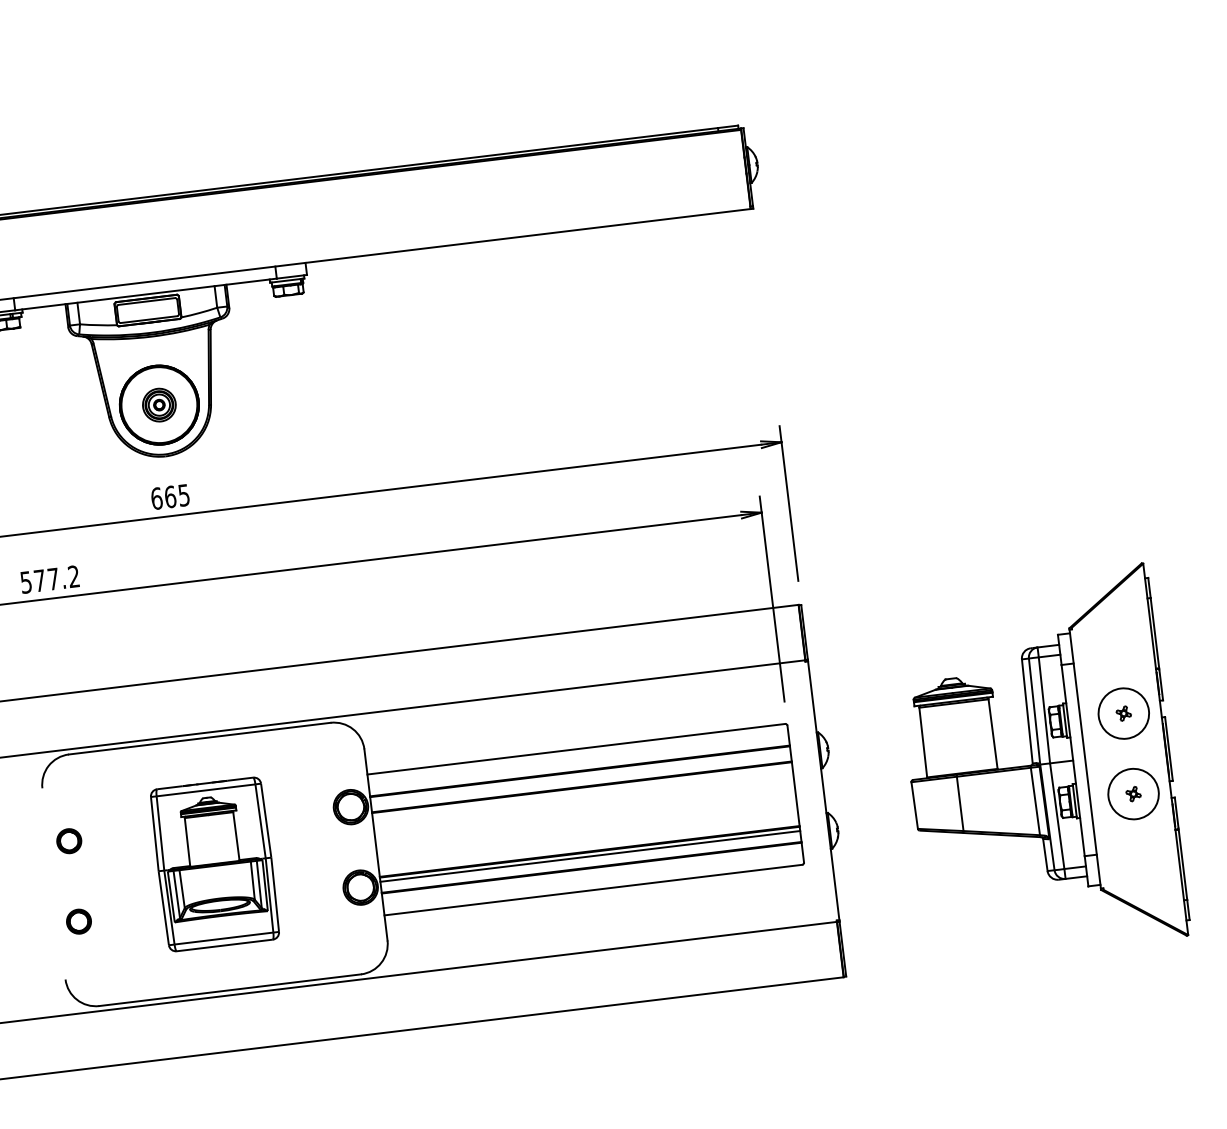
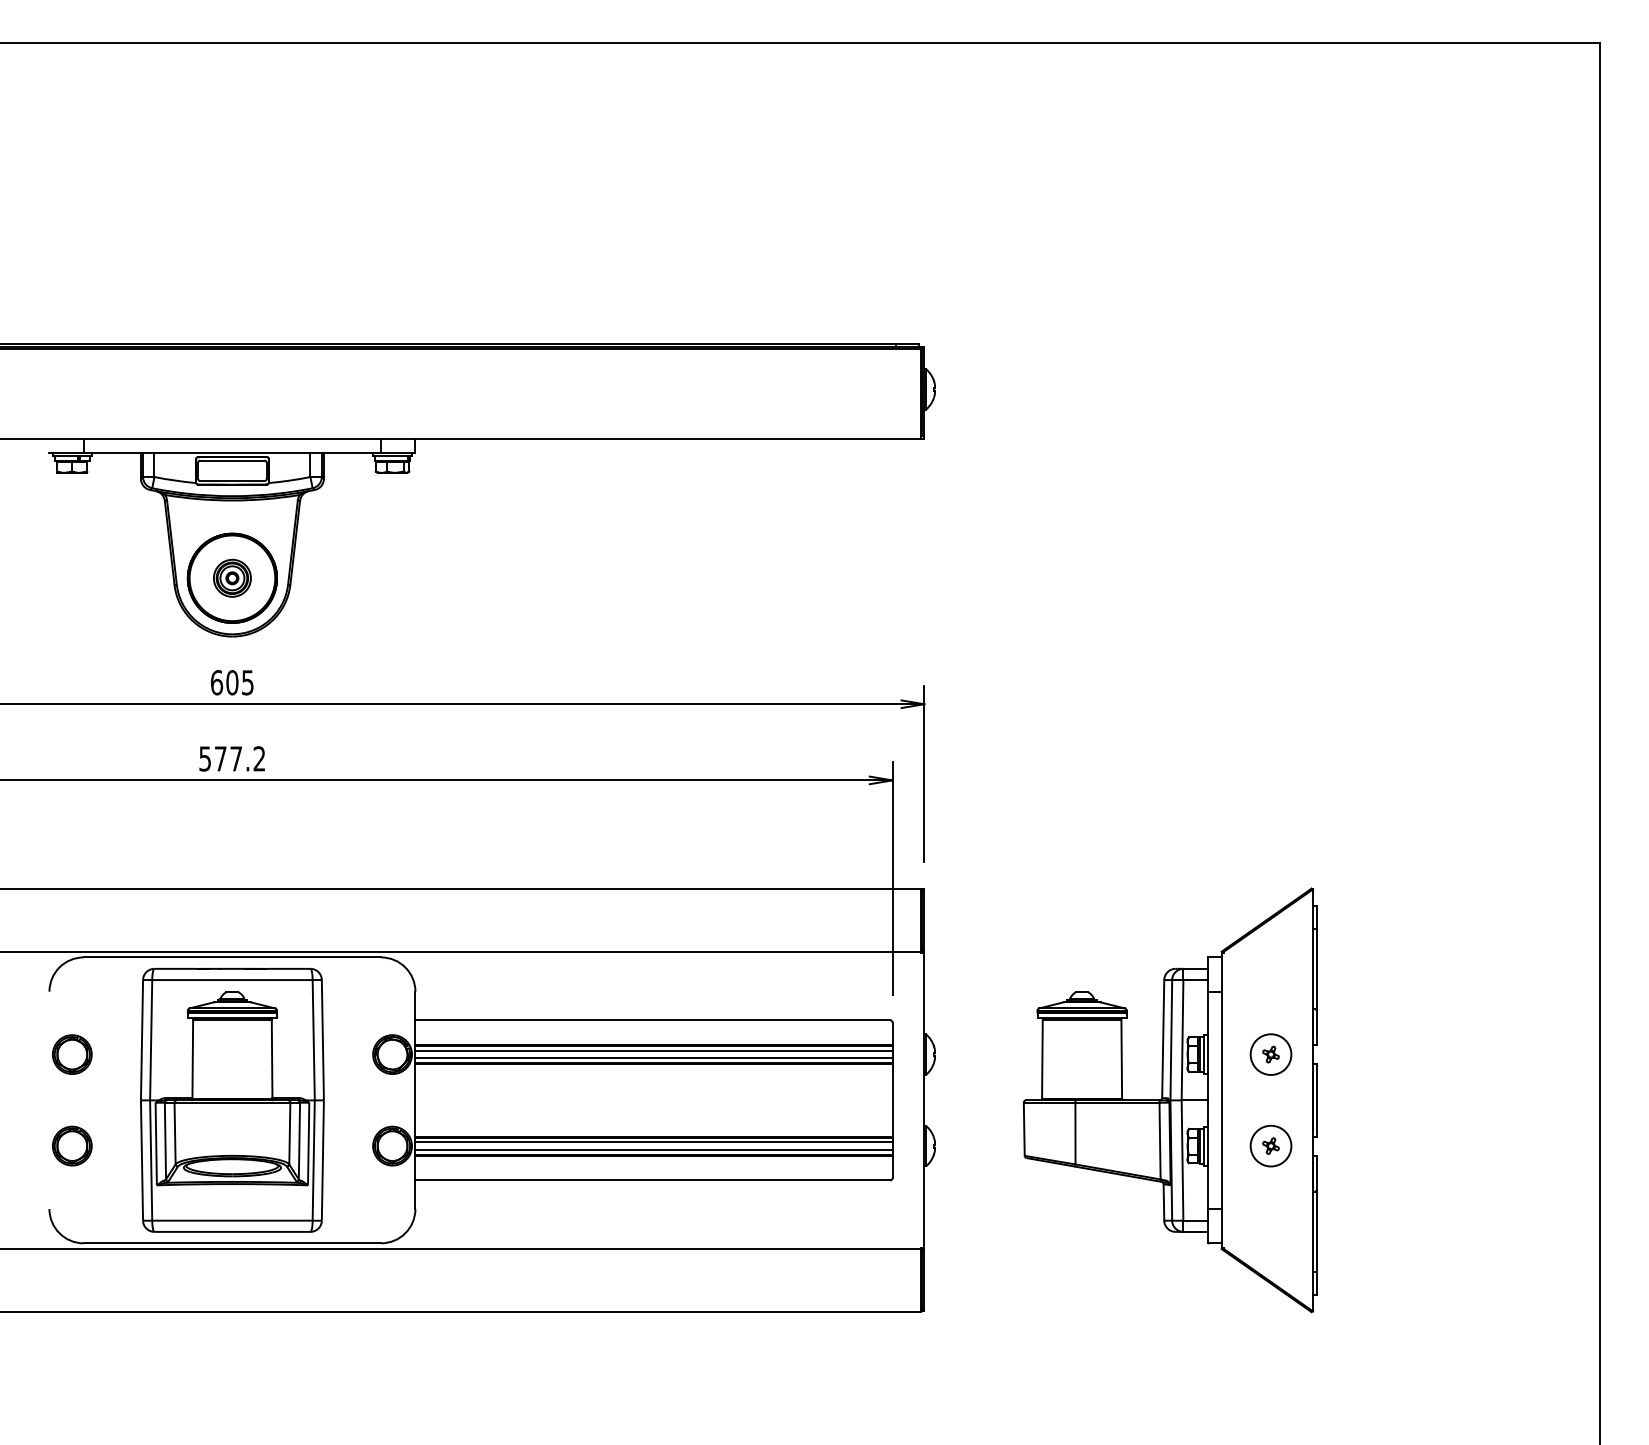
text: (170, 496) -> (232, 682), 665 -> 605
text: (49, 579) -> (231, 758), moved
circle: (1123, 713) -> (1270, 1054), size x0.71
line: (580, 775) -> (653, 1050), added
line: (580, 782) -> (653, 1058), added
circle: (1133, 793) -> (1270, 1145), size x0.71
part: (69, 841) -> (72, 1054), size x1.43
line: (590, 862) -> (653, 1149), added
part: (215, 864) -> (232, 1100), size x1.43
part: (79, 921) -> (72, 1145), size x1.43

